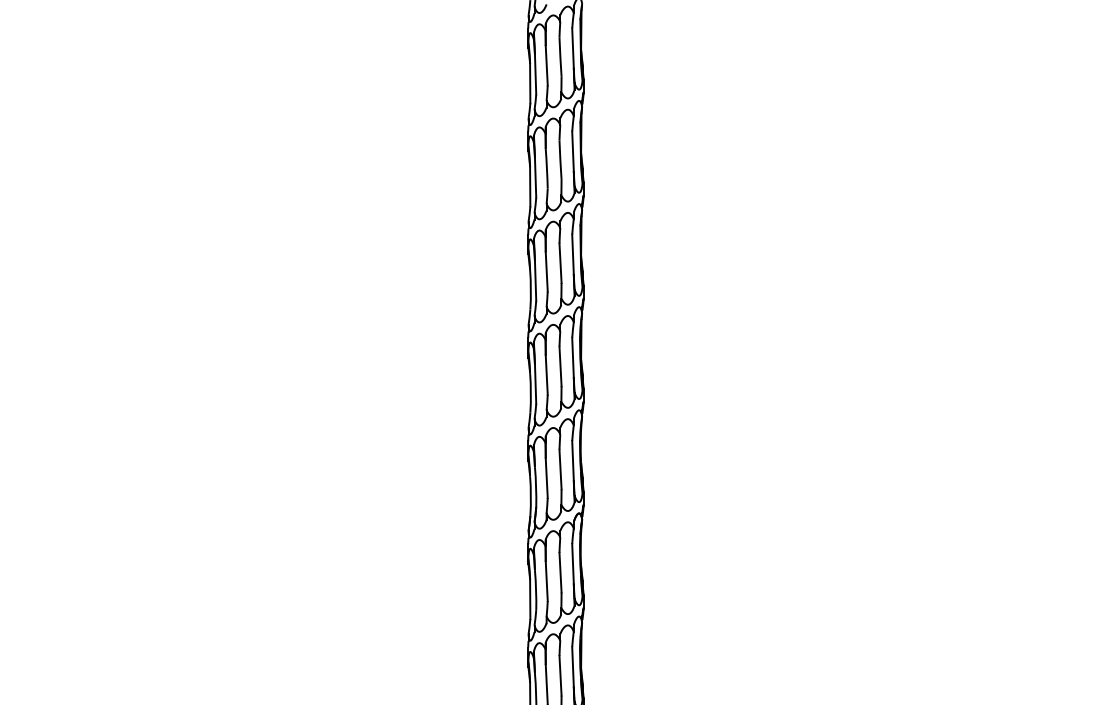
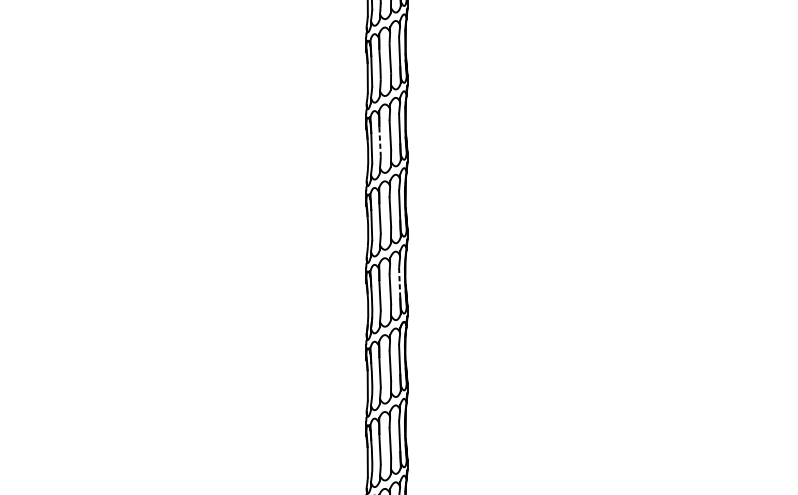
line: (546, 272) -> (379, 142), solid -> dashed
line: (573, 460) -> (400, 282), solid -> dashed

